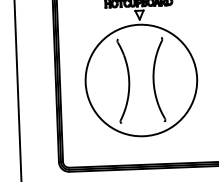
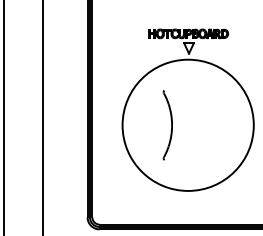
part: (158, 80) -> (208, 125), removed
part: (123, 81) -> (167, 125), size x0.7

